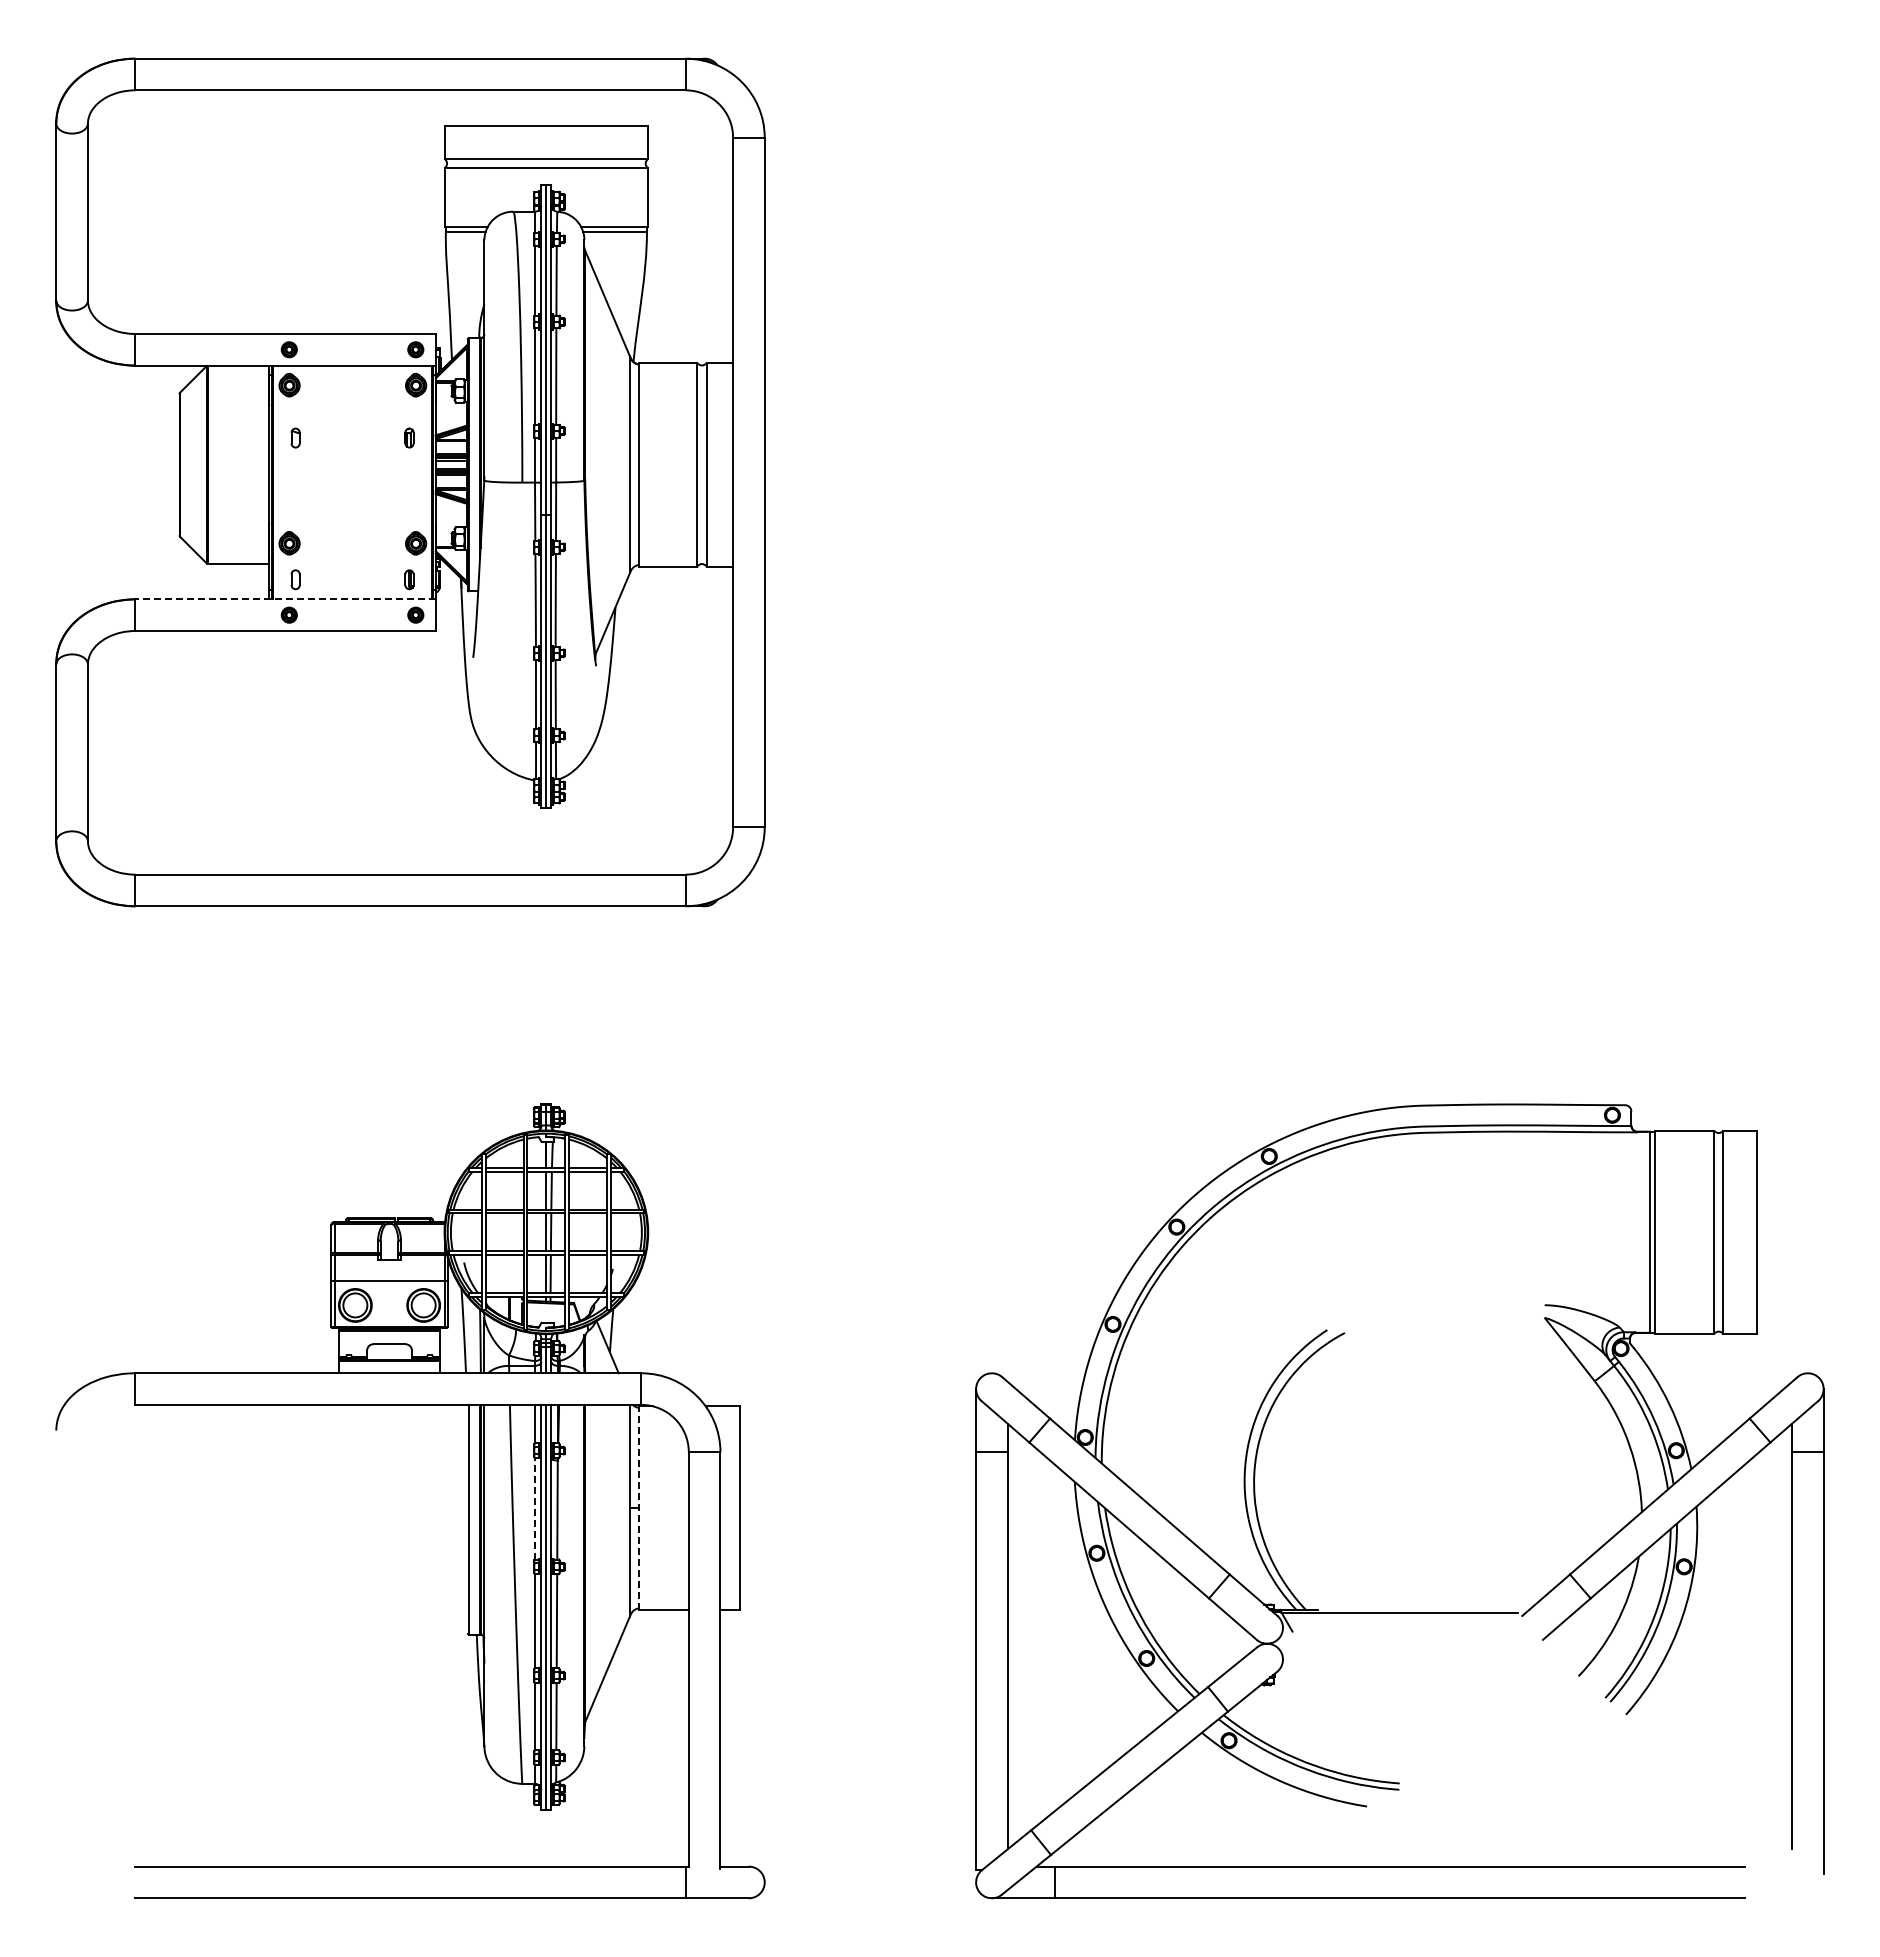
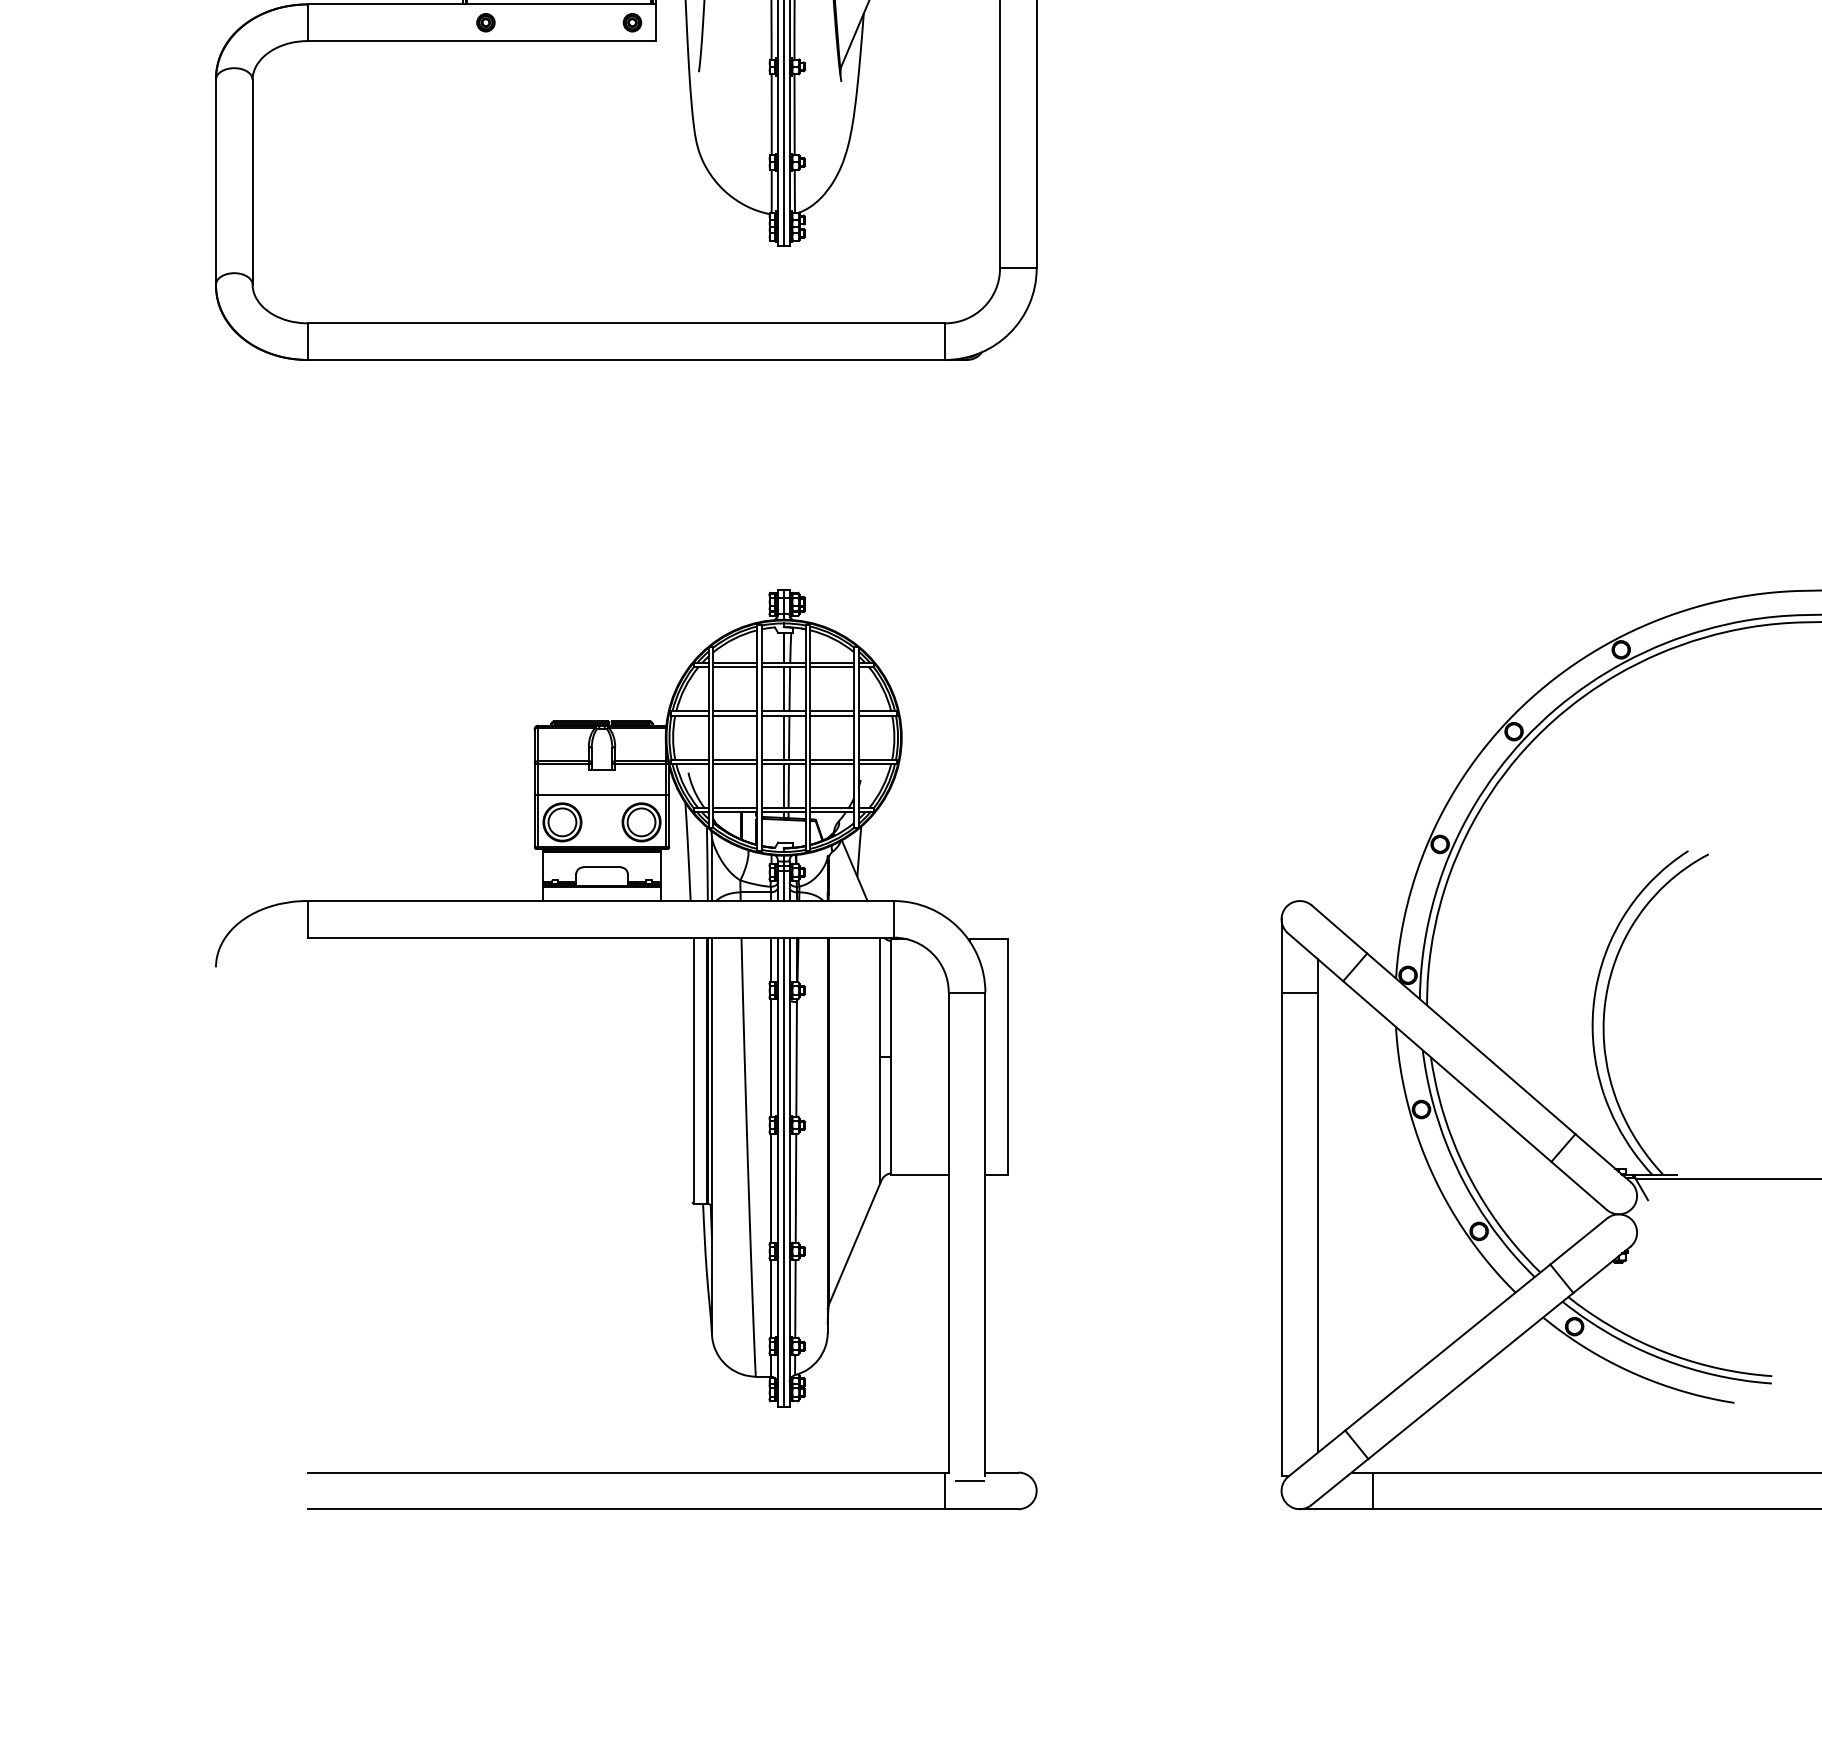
line: (285, 599) -> (481, 4), dashed -> solid
line: (535, 1508) -> (771, 1057), dashed -> solid
line: (638, 1508) -> (890, 1057), dashed -> solid
line: (707, 1874) -> (970, 1481), added

